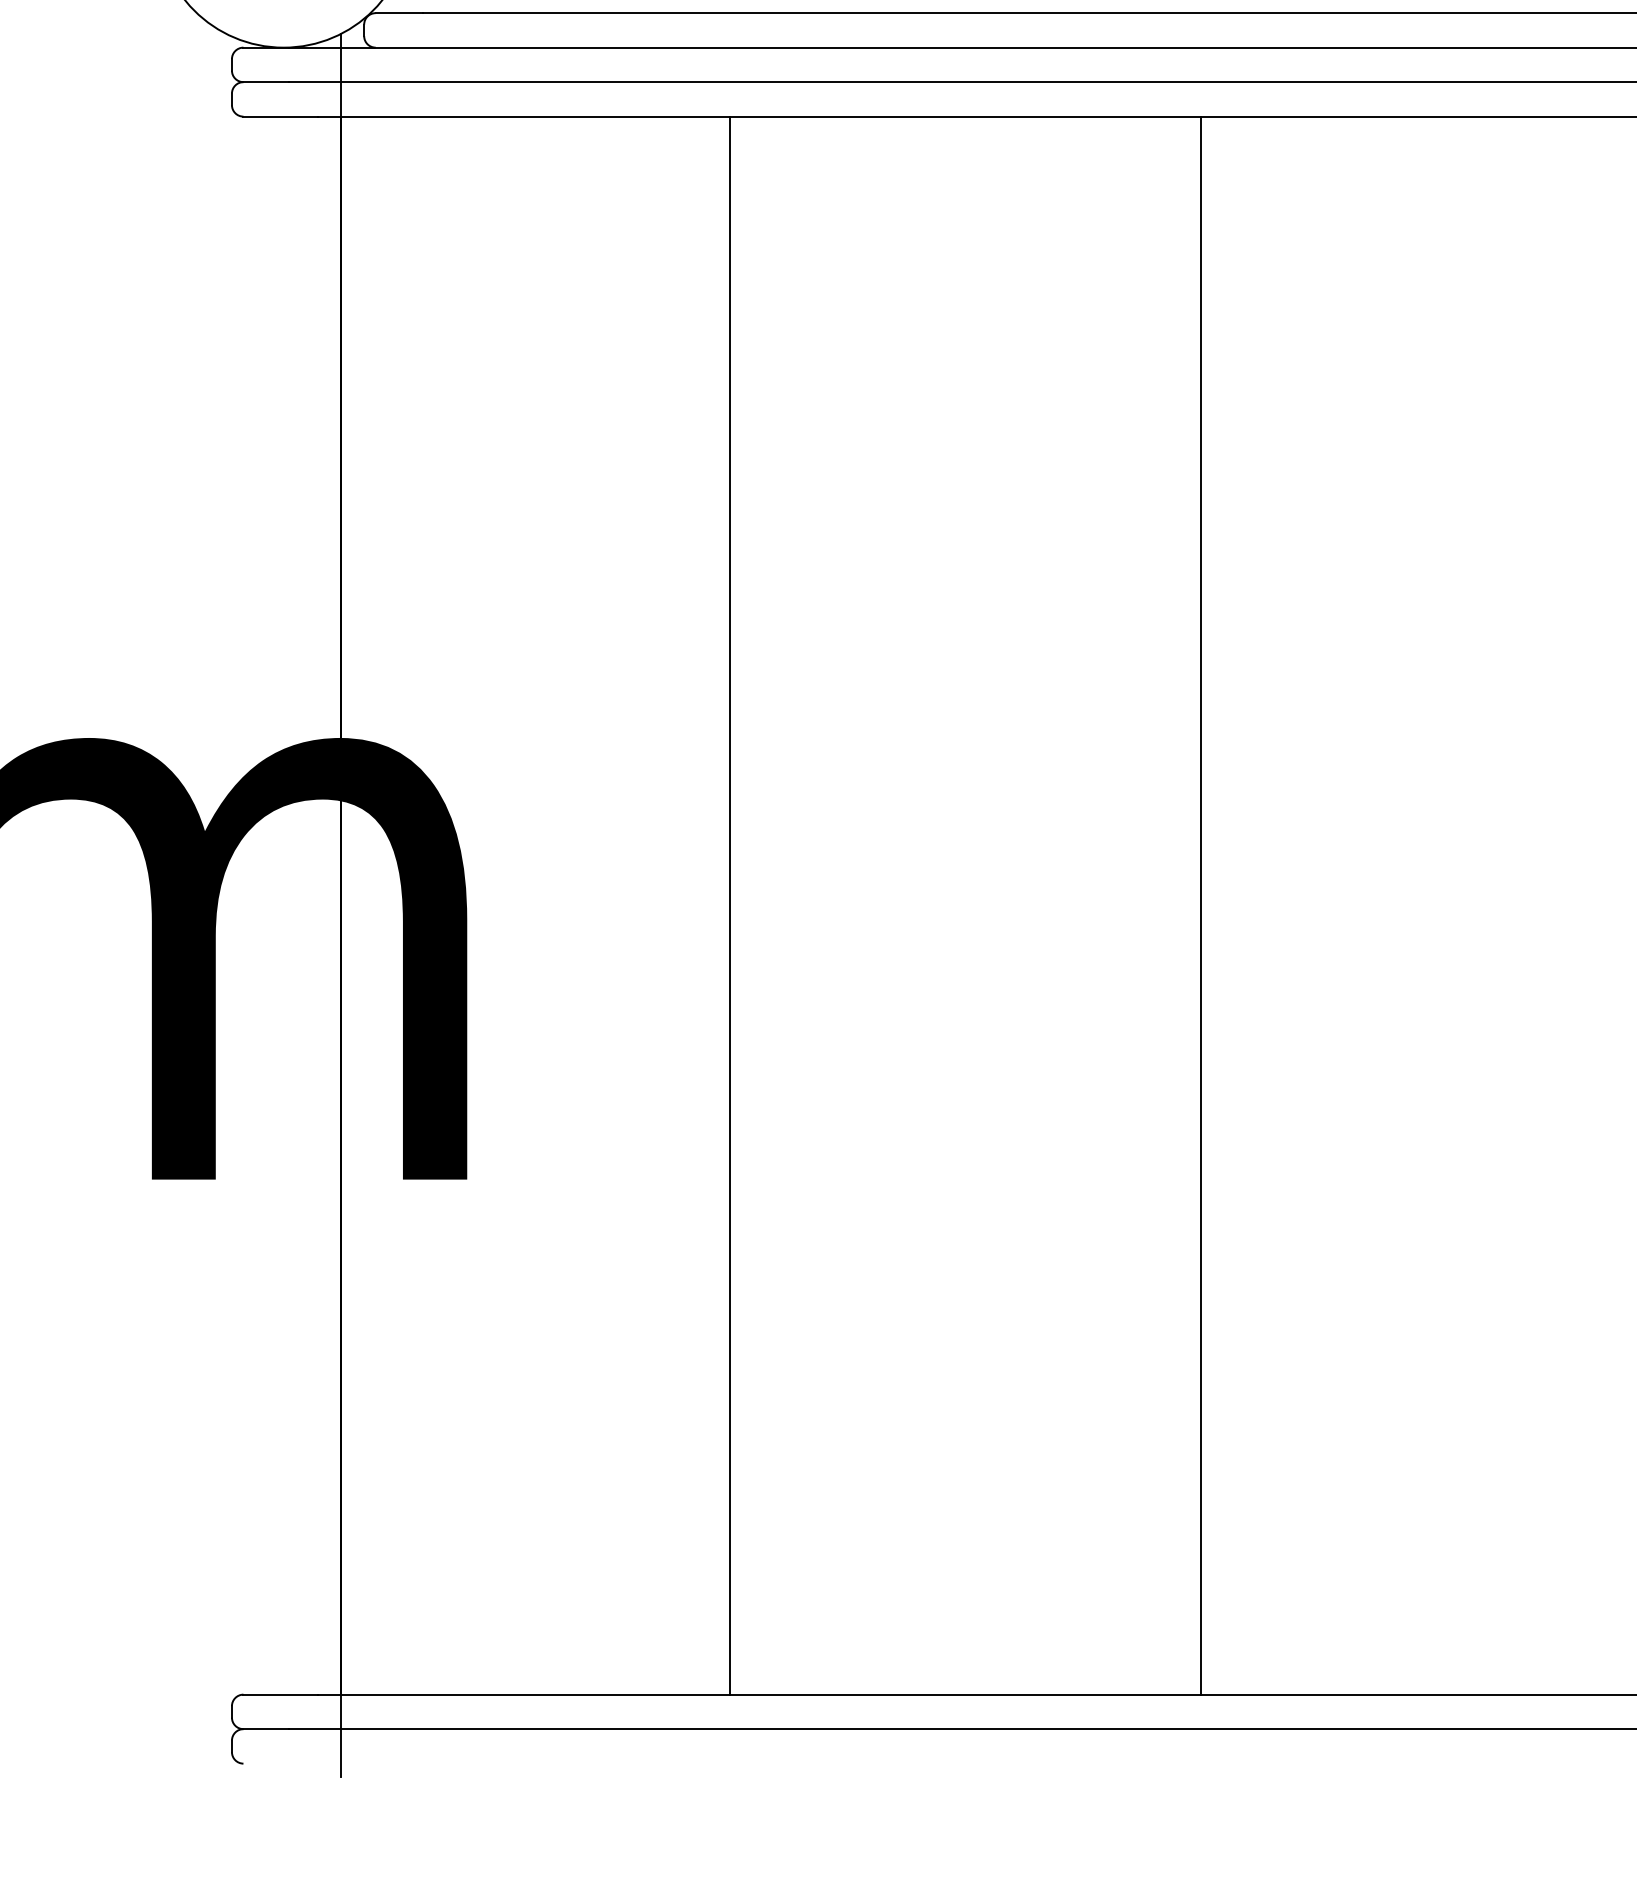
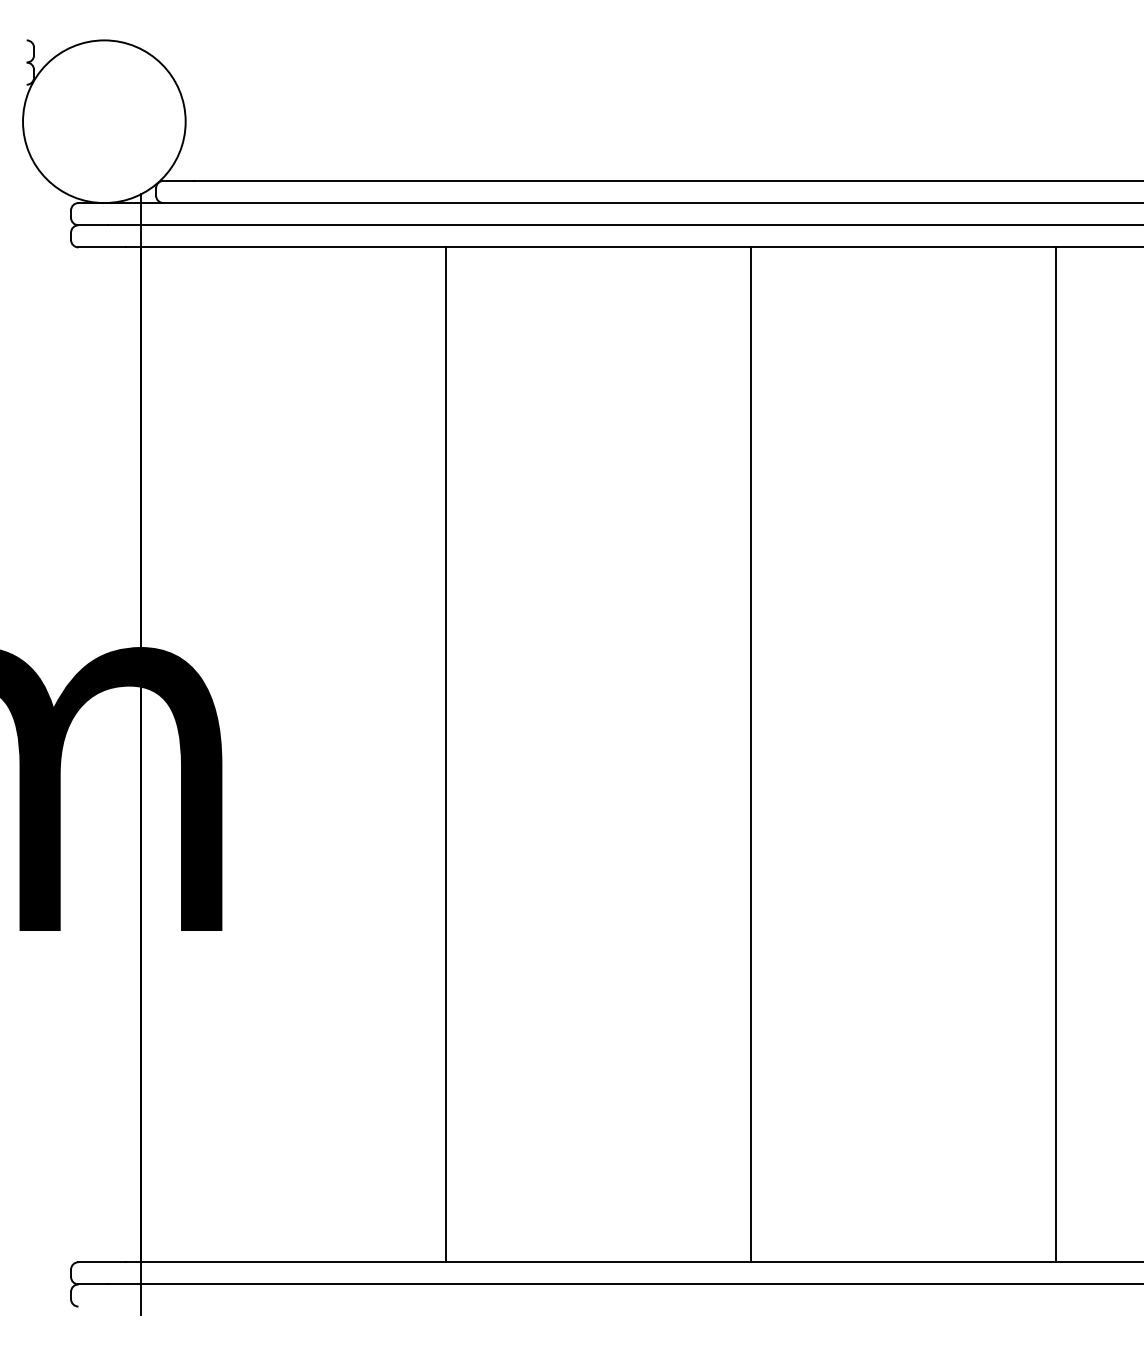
line: (730, 905) -> (446, 754), moved
line: (1201, 905) -> (751, 754), moved

